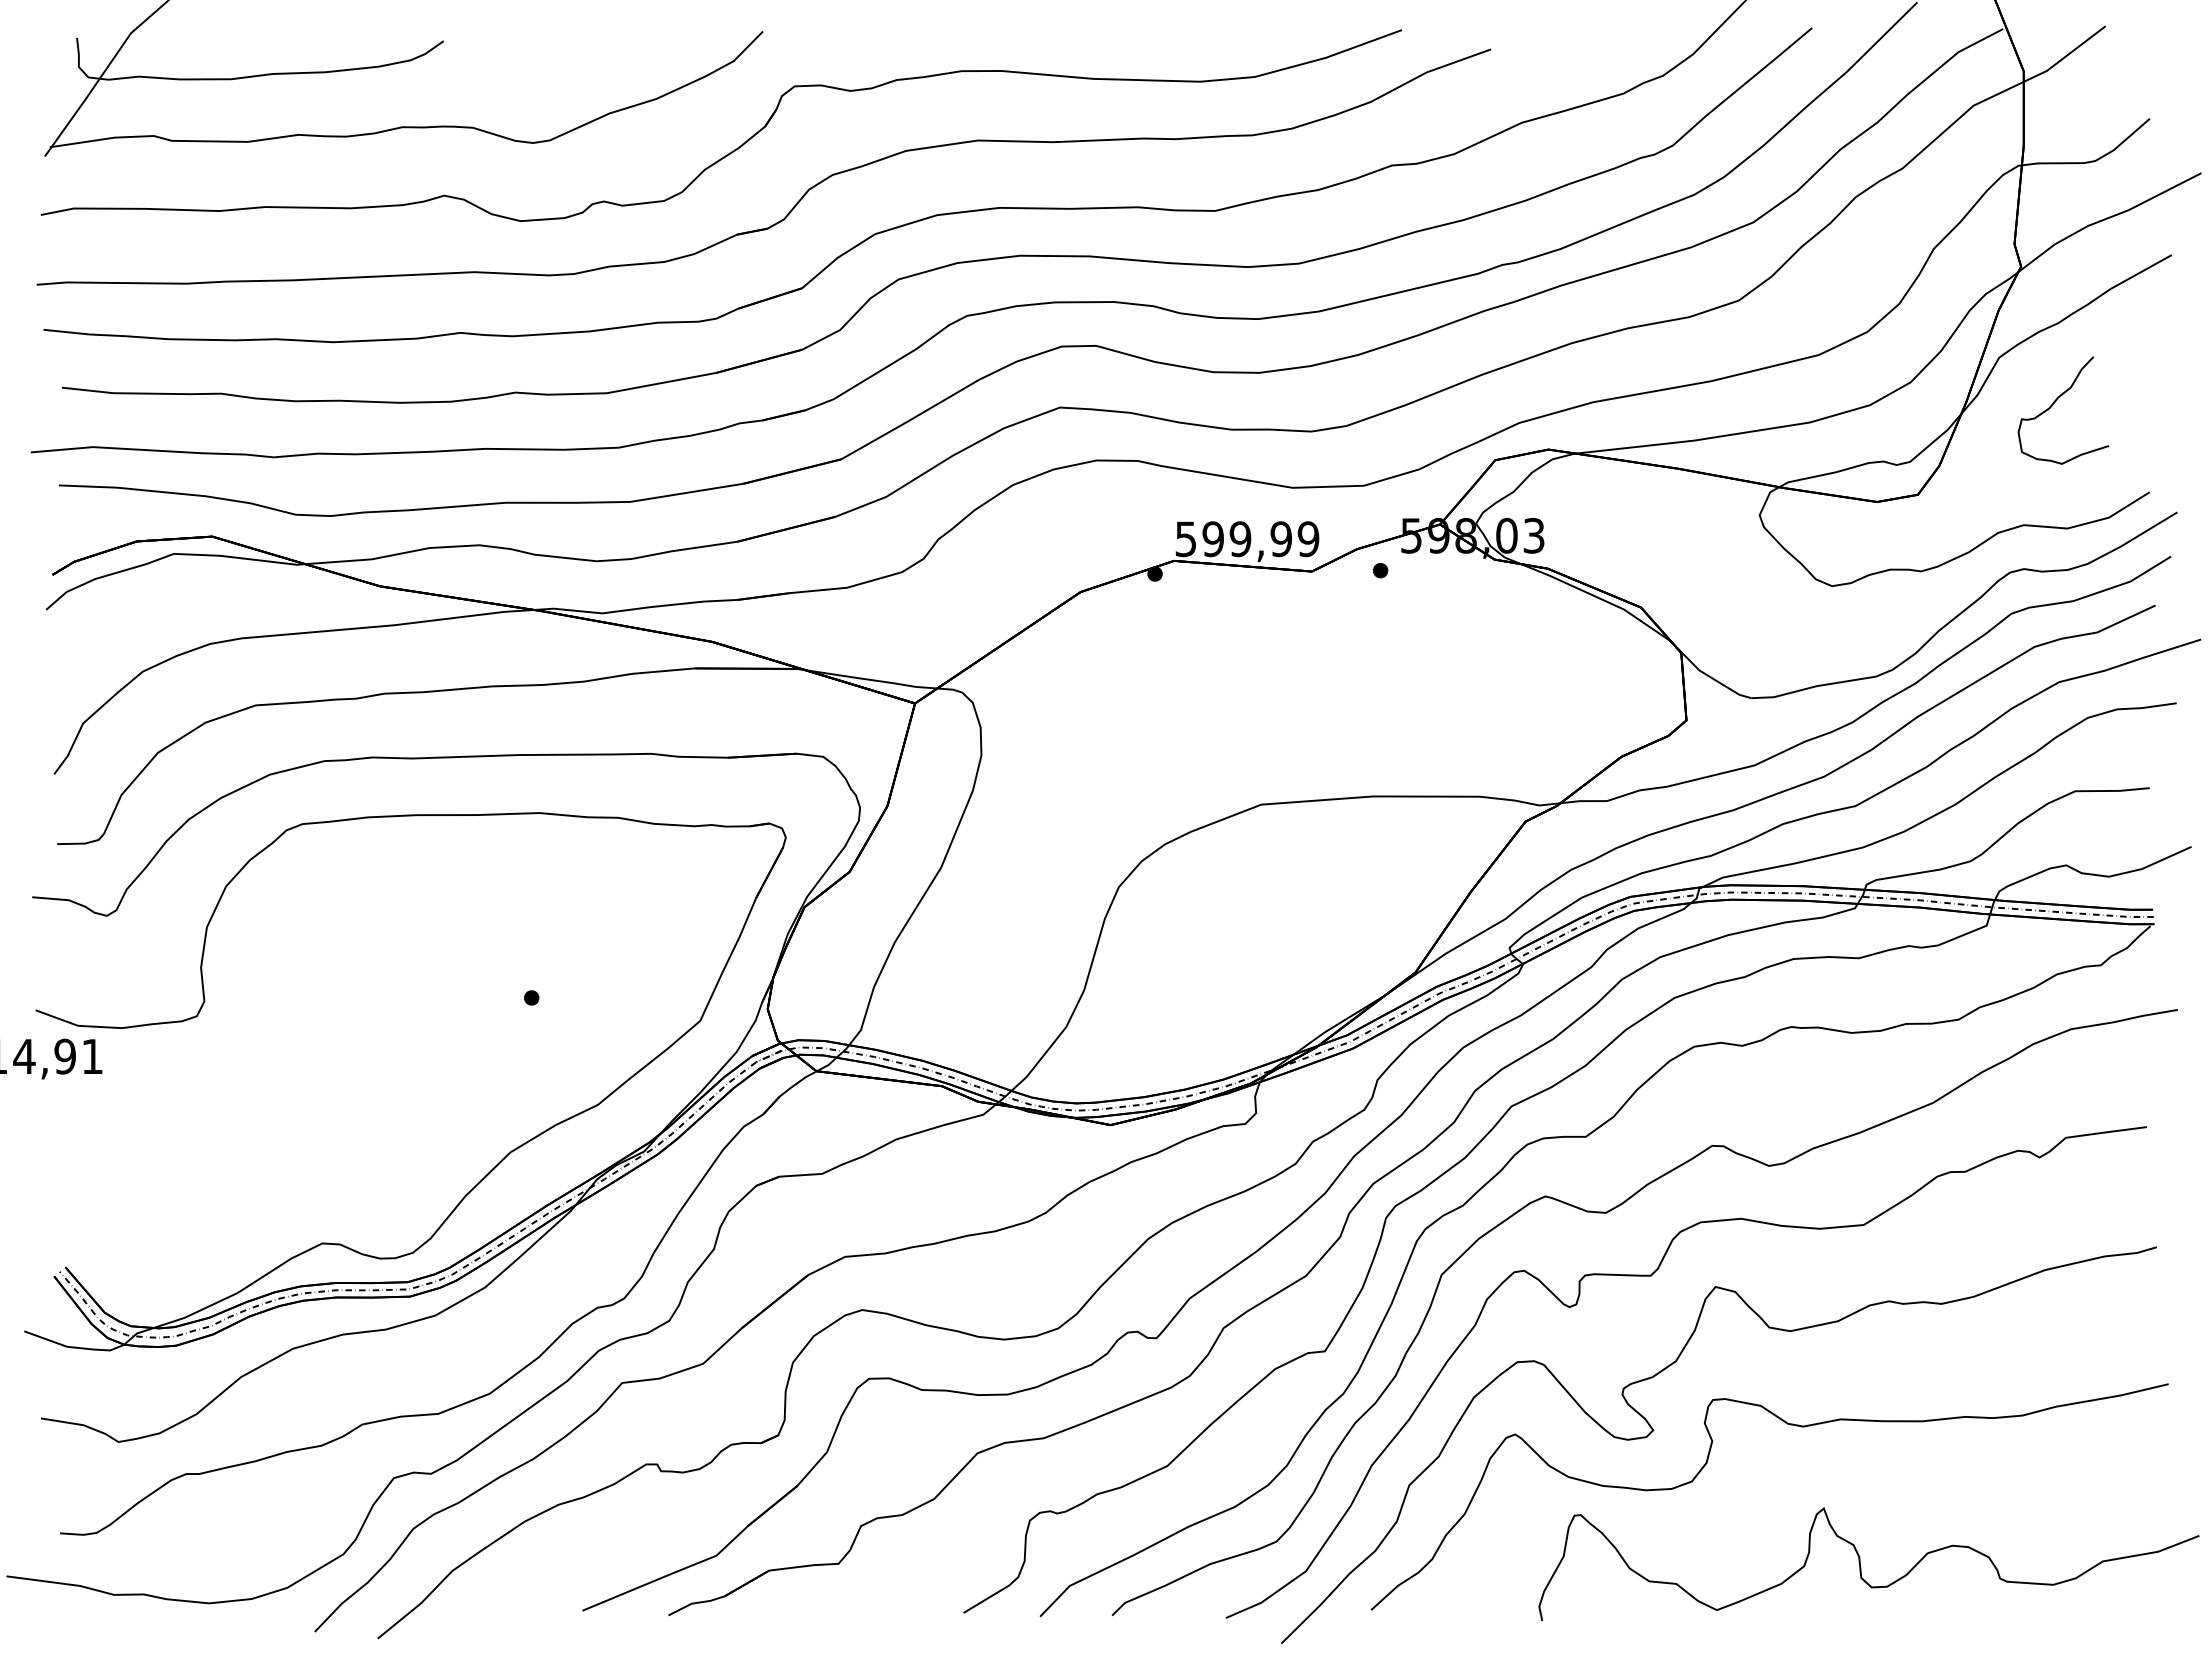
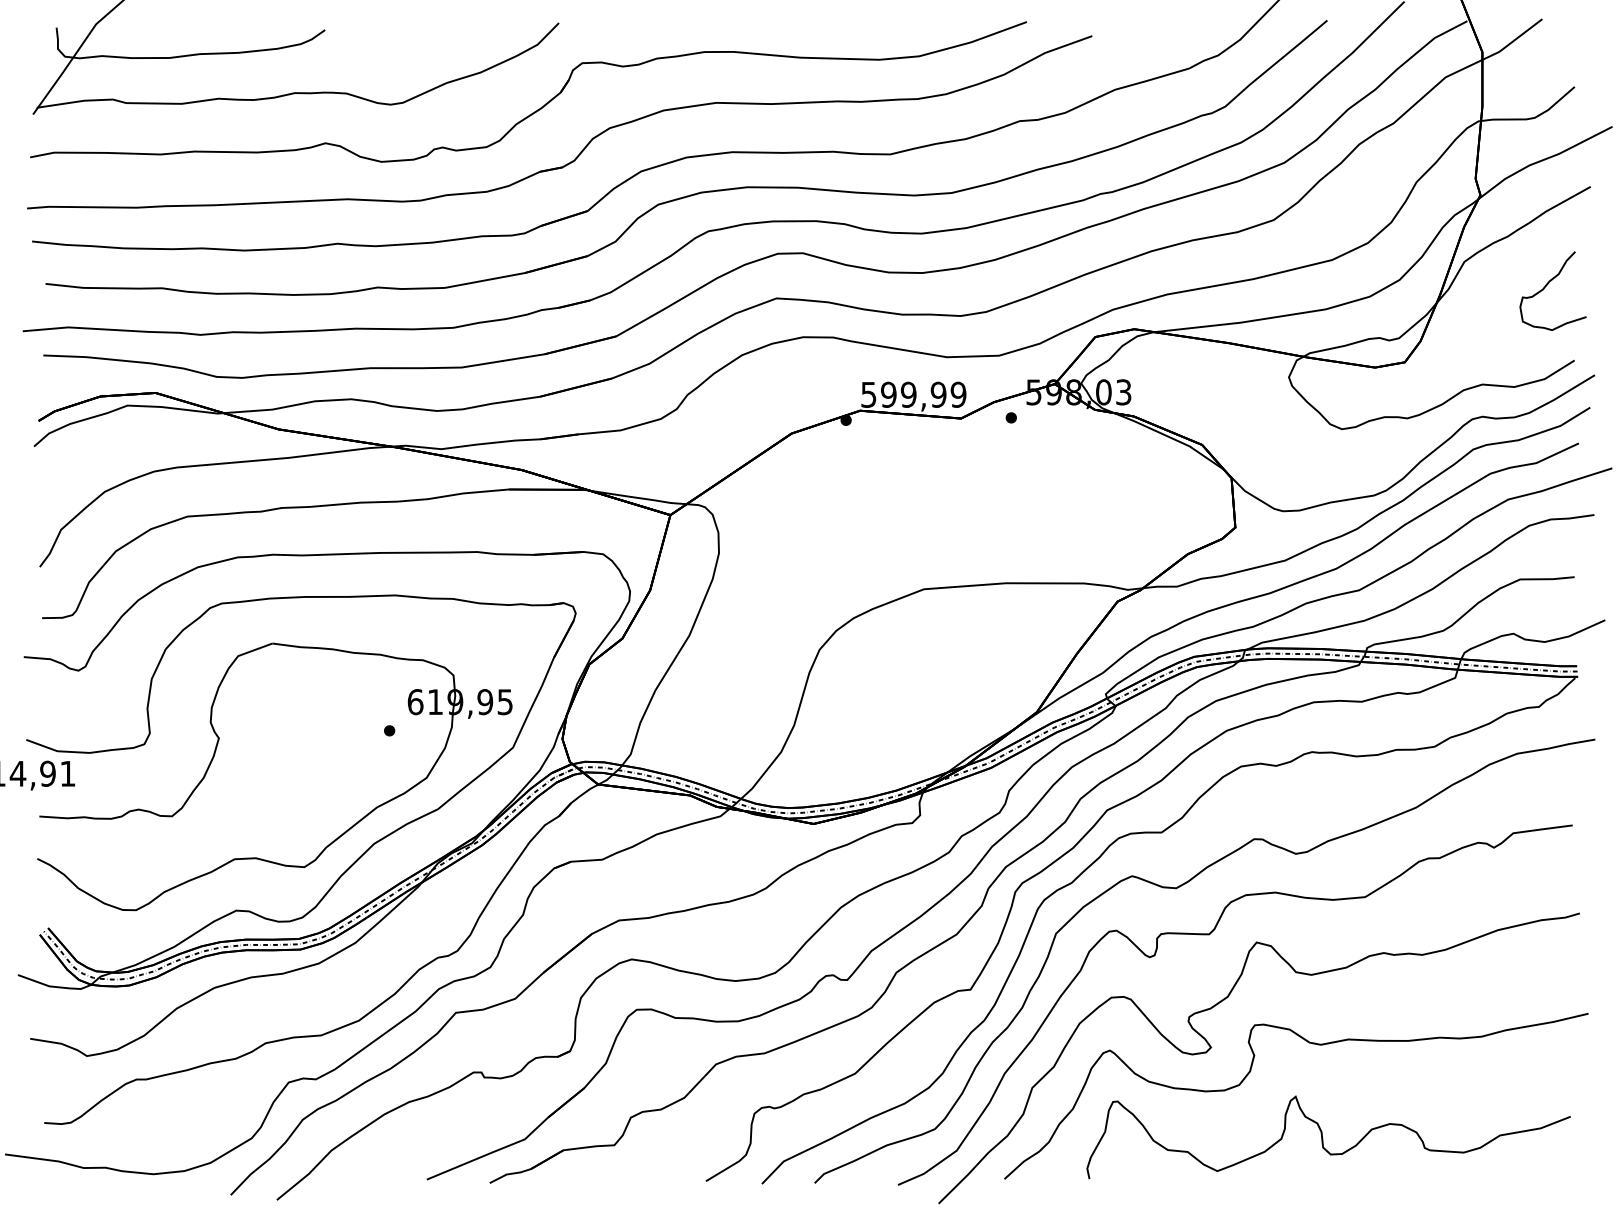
curve: (2055, 402) -> (1547, 285), moved
part: (292, 1033) -> (214, 756), added
curve: (1860, 1563) -> (1322, 1136), moved

